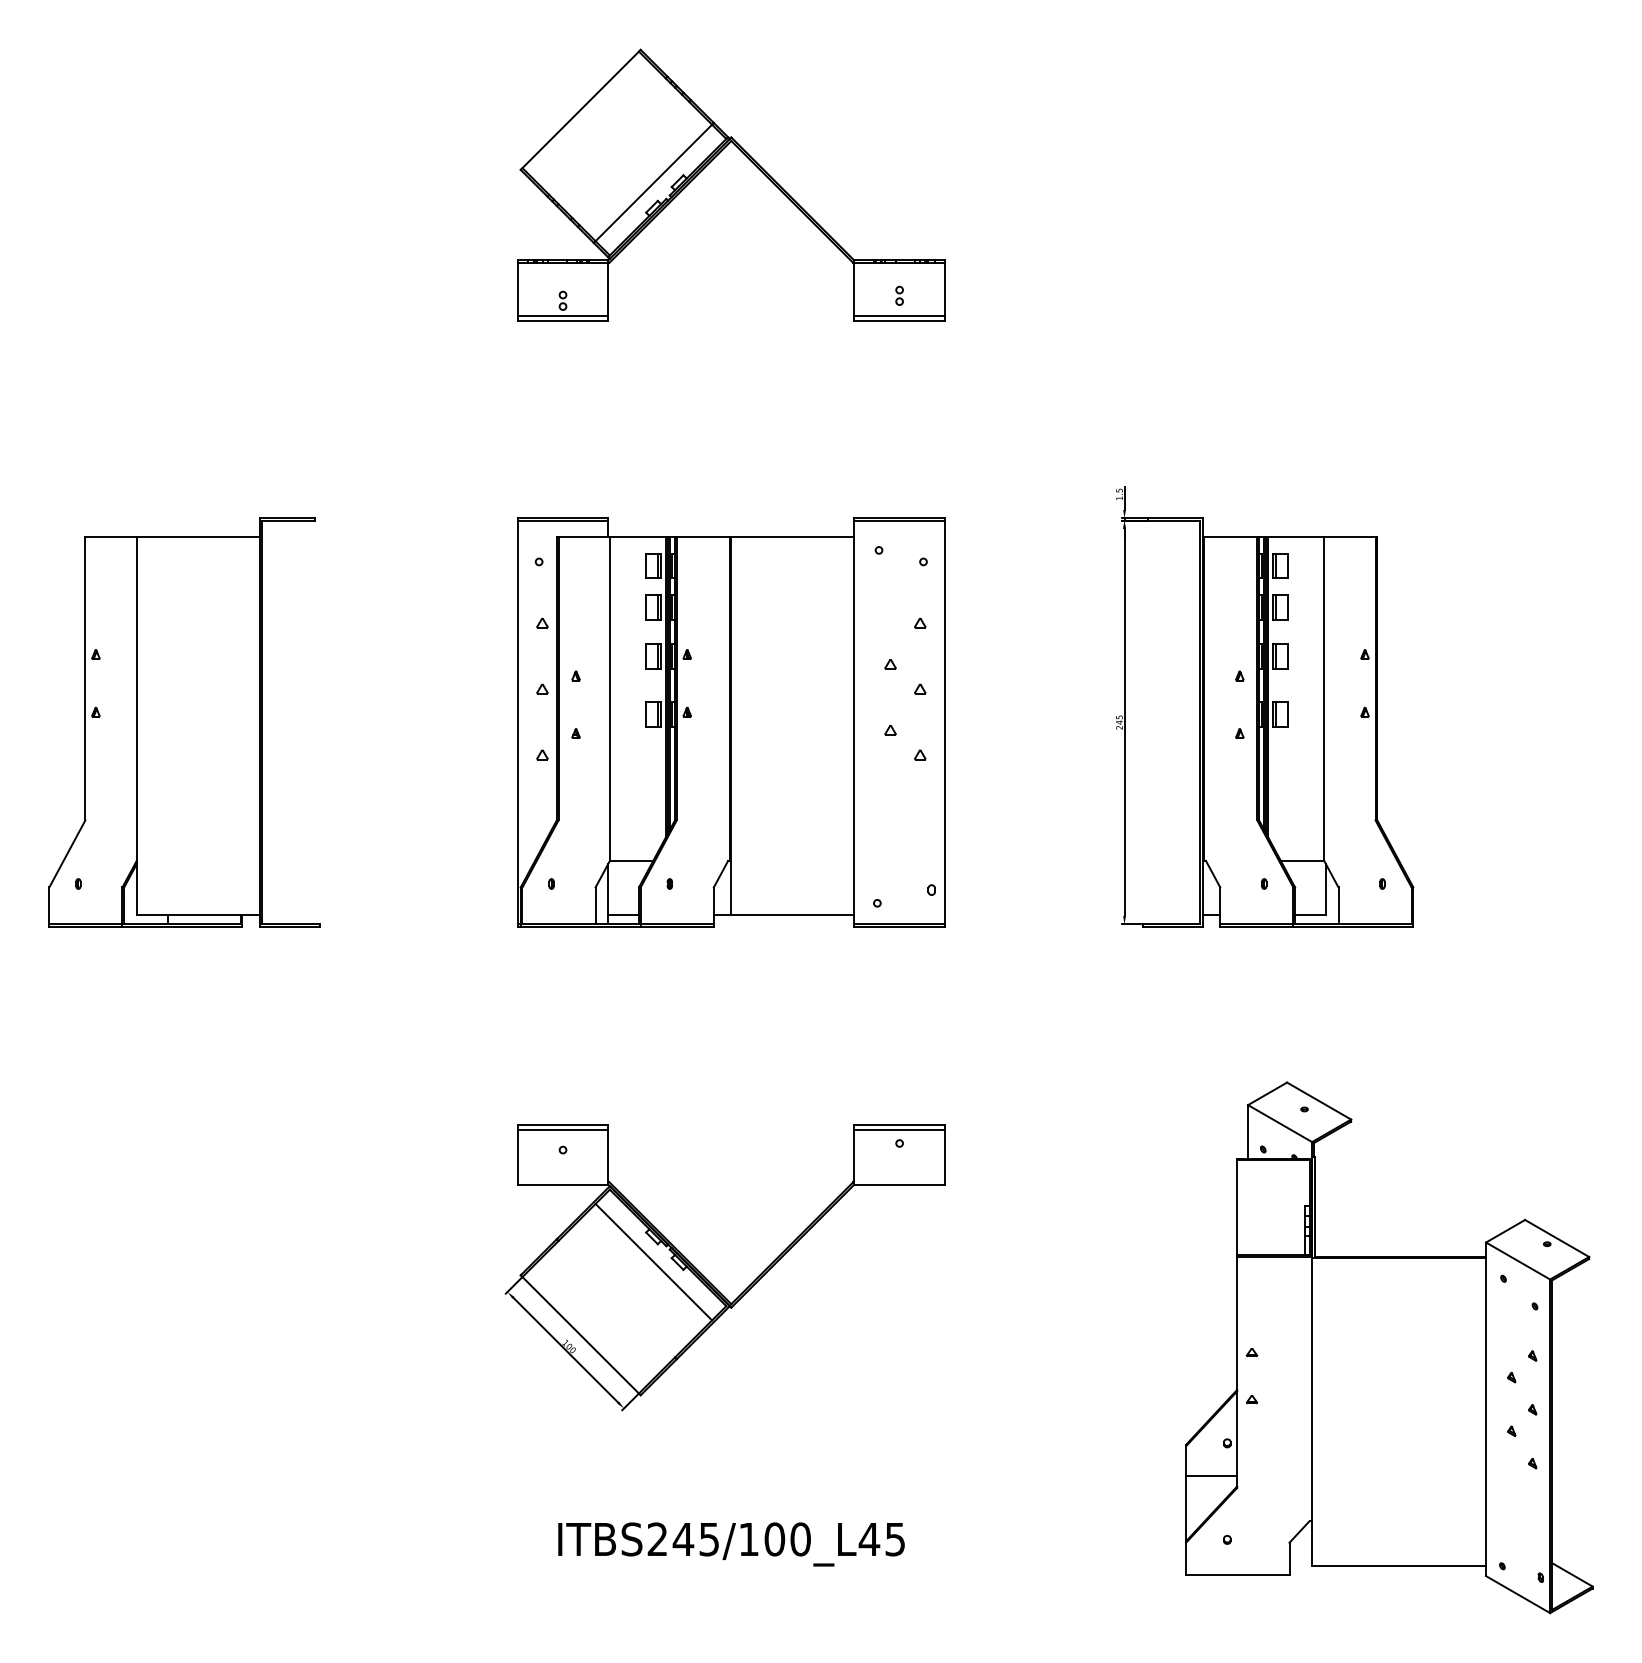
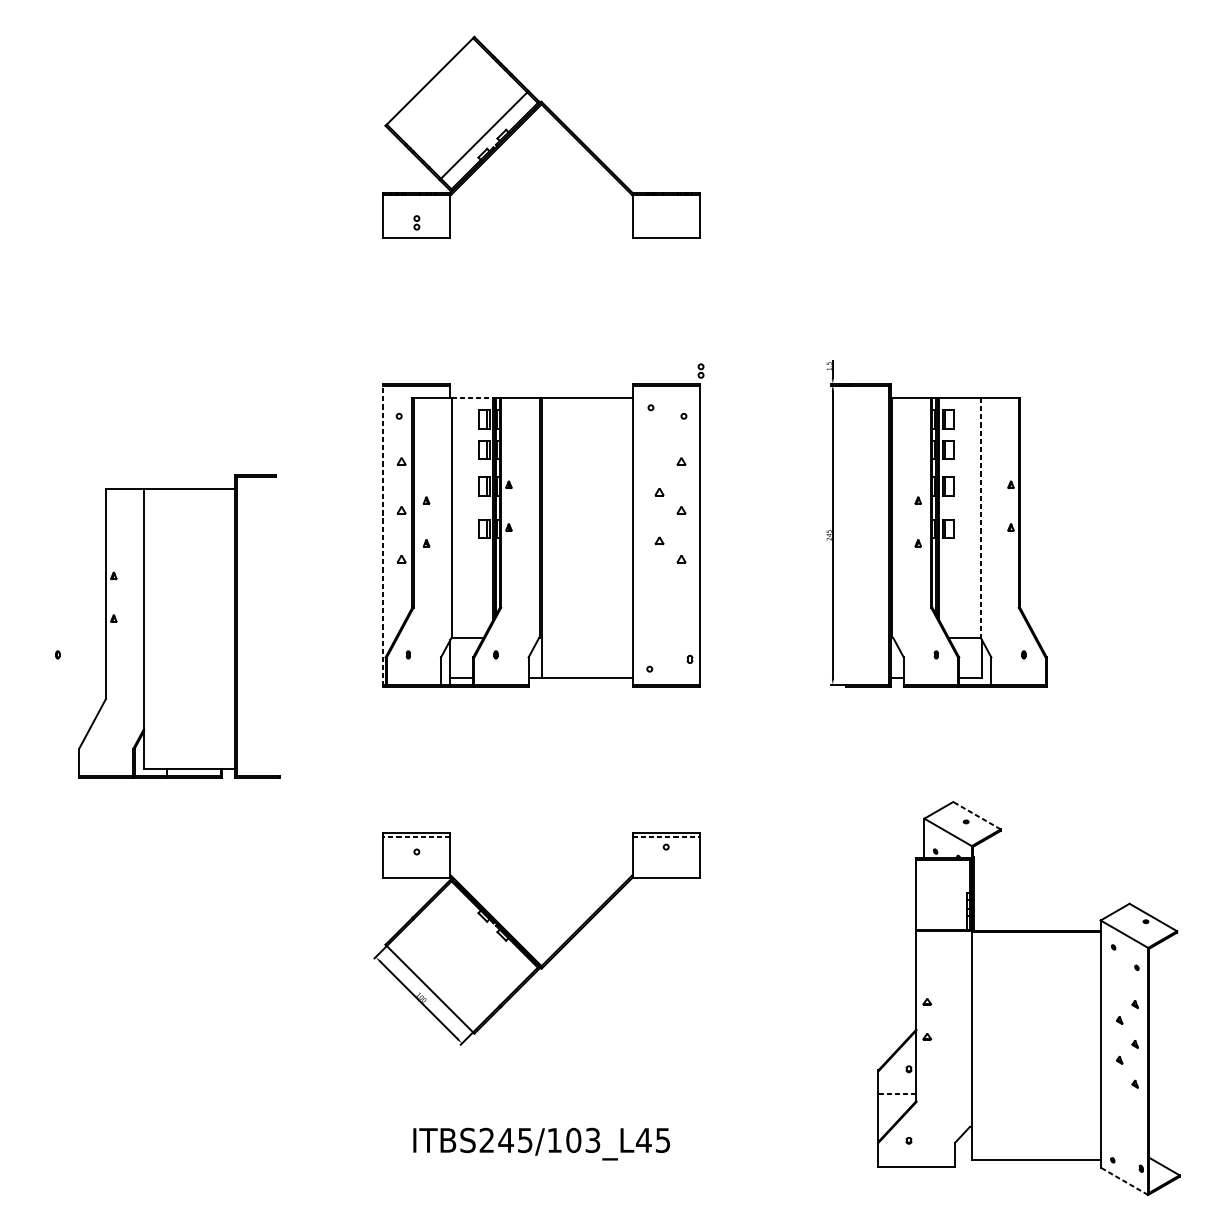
part: (899, 295) -> (700, 370), moved
line: (562, 315) -> (416, 233), removed
line: (899, 315) -> (666, 233), removed
line: (638, 537) -> (472, 398), solid -> dashed
line: (1324, 699) -> (980, 518), solid -> dashed
part: (184, 722) -> (179, 626), moved
line: (517, 722) -> (383, 535), solid -> dashed
line: (1319, 1101) -> (977, 816), solid -> dashed
line: (562, 1129) -> (416, 836), solid -> dashed
line: (900, 1129) -> (666, 836), solid -> dashed
line: (653, 1261) -> (483, 934), removed
line: (1211, 1476) -> (897, 1093), solid -> dashed
text: (800, 1539) -> (592, 1140), ITBS245/100_L45 -> ITBS245/103_L45
line: (1518, 1594) -> (1124, 1181), solid -> dashed

